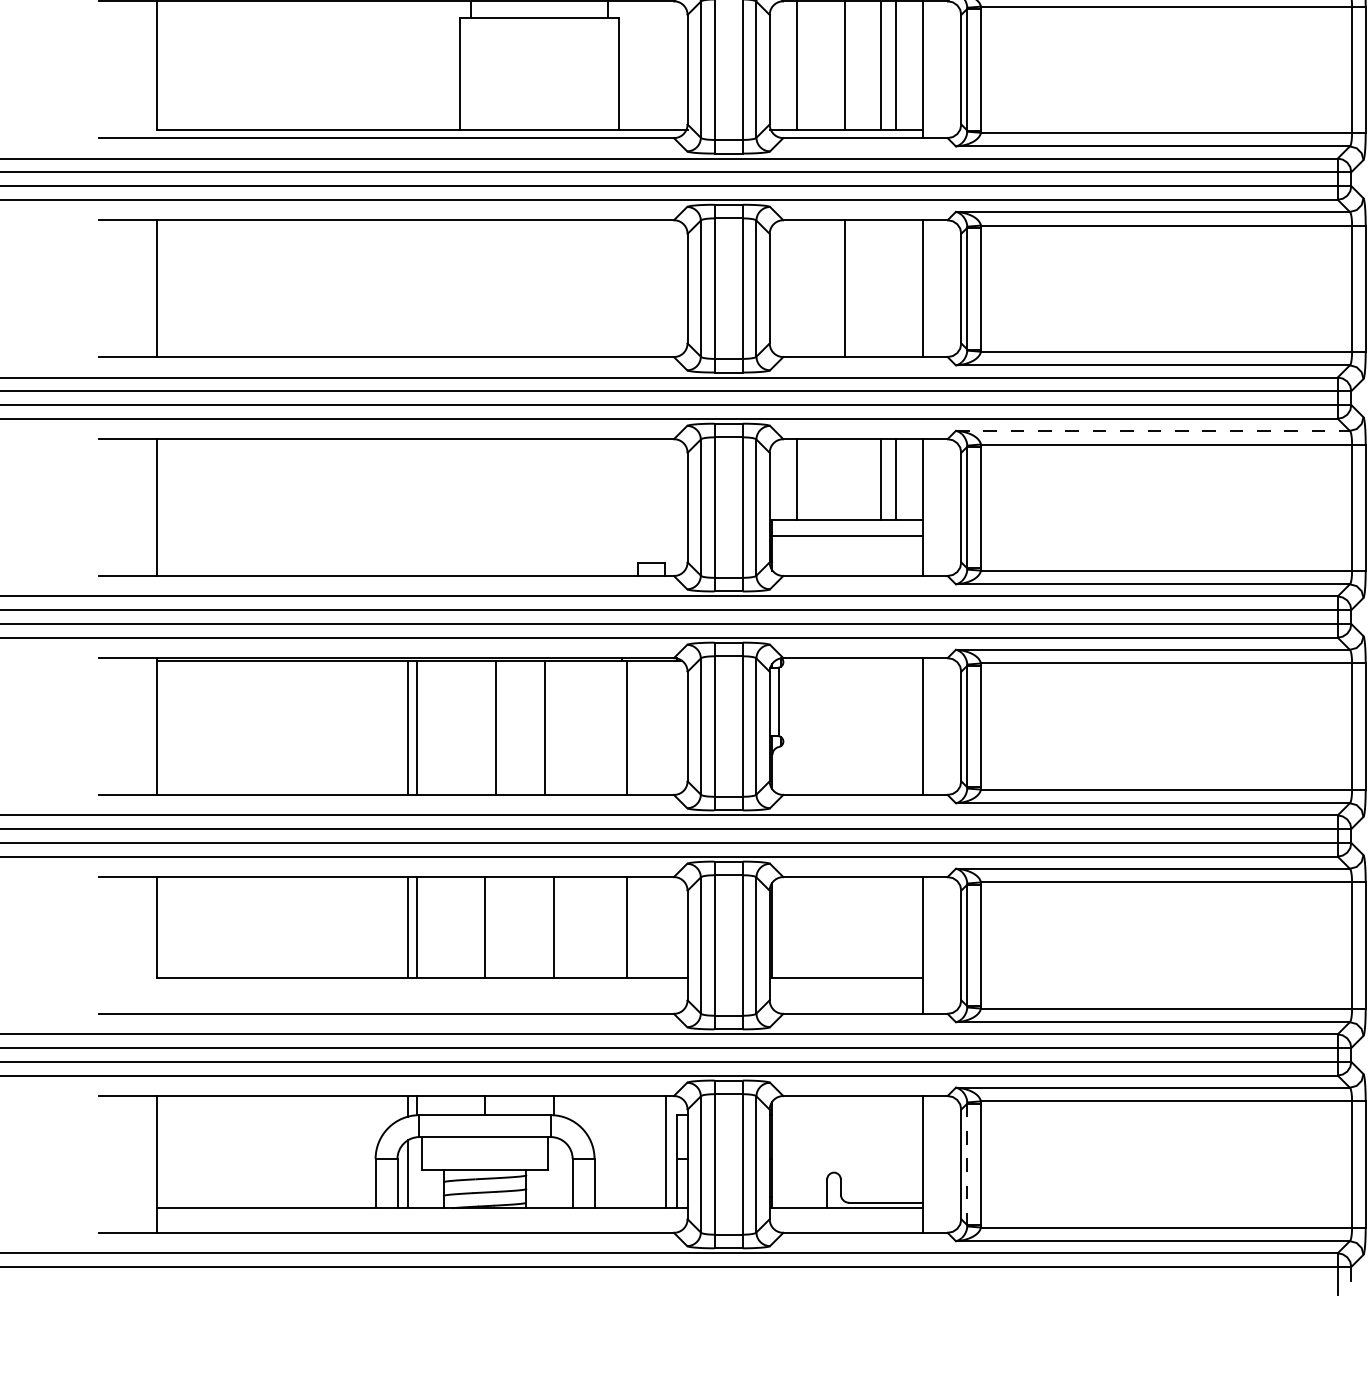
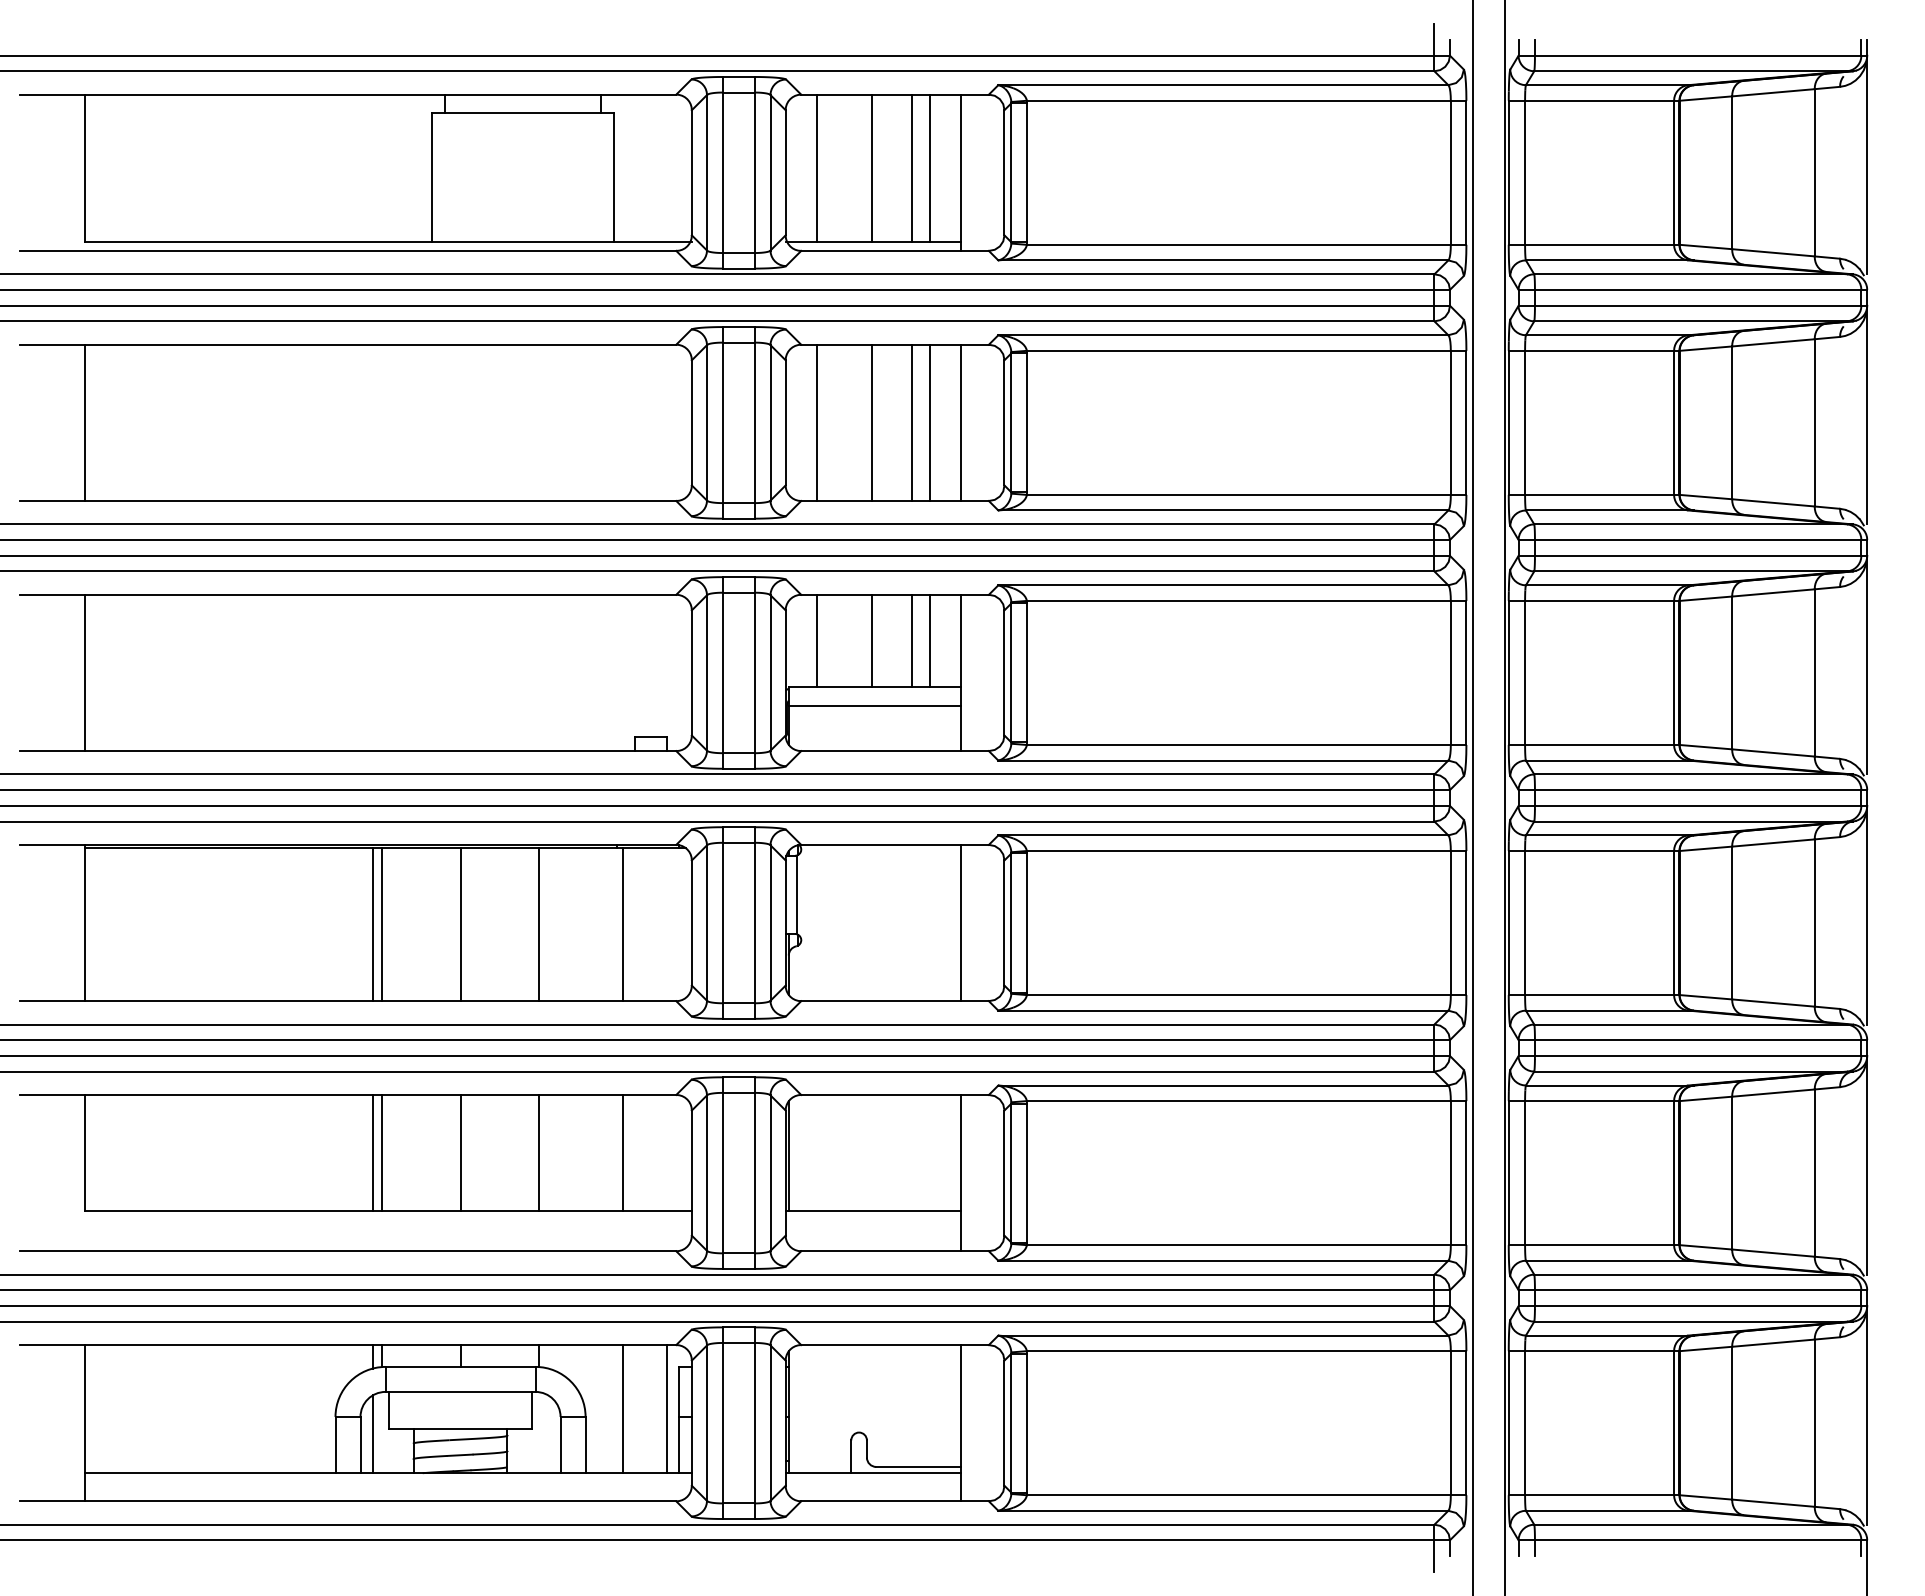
line: (796, 288) -> (816, 422), added
line: (880, 288) -> (912, 422), added
line: (895, 288) -> (929, 422), added
line: (1153, 431) -> (1223, 585), dashed -> solid
line: (844, 479) -> (871, 640), added
line: (495, 727) -> (538, 924), moved
line: (544, 727) -> (460, 924), moved
line: (627, 1152) -> (623, 1409), added
line: (967, 1164) -> (1011, 1423), dashed -> solid

